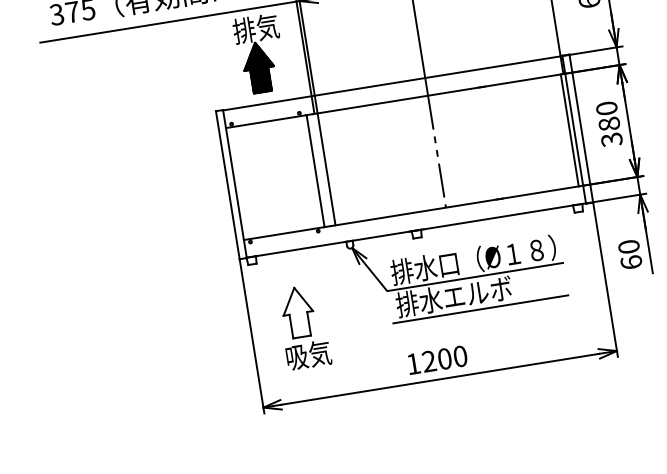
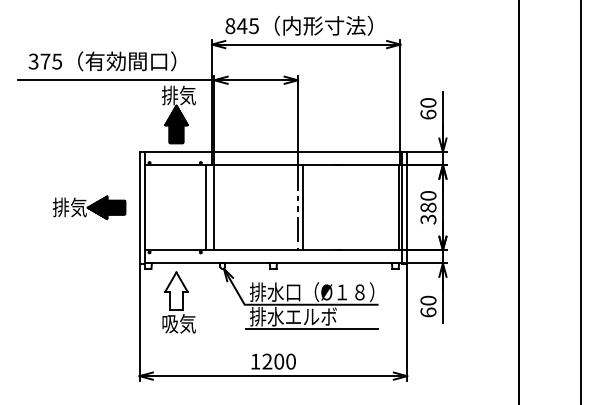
line: (444, 150) -> (303, 207), added
part: (161, 195) -> (89, 207), added
part: (303, 327) -> (178, 302), moved

